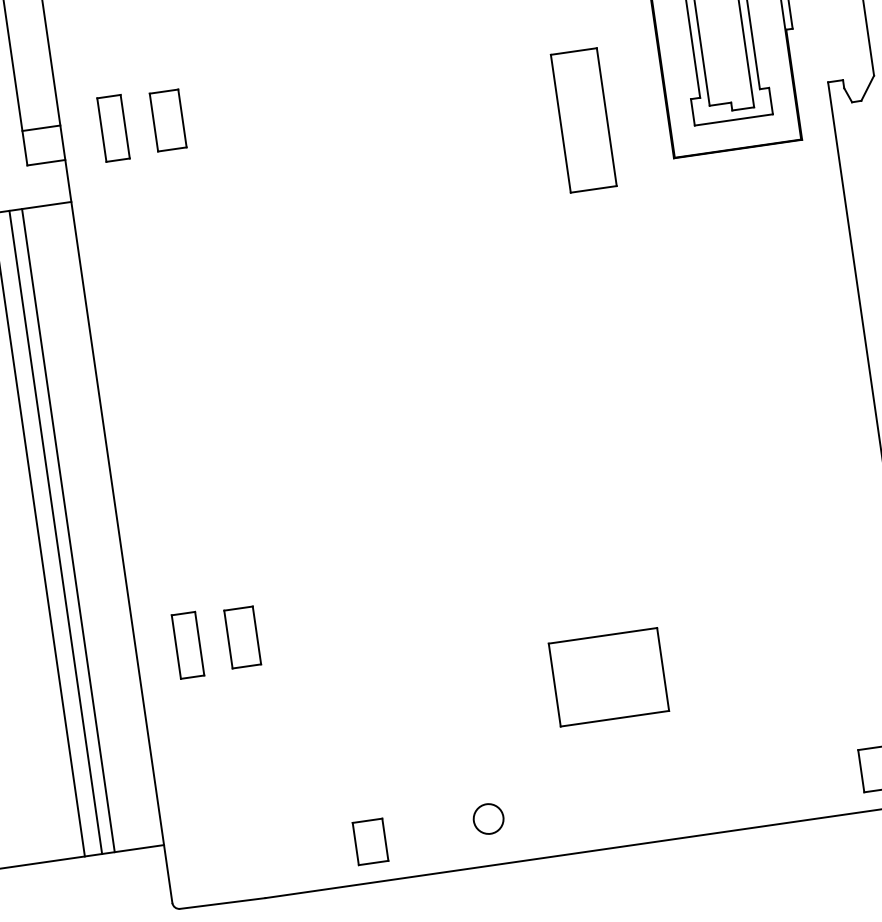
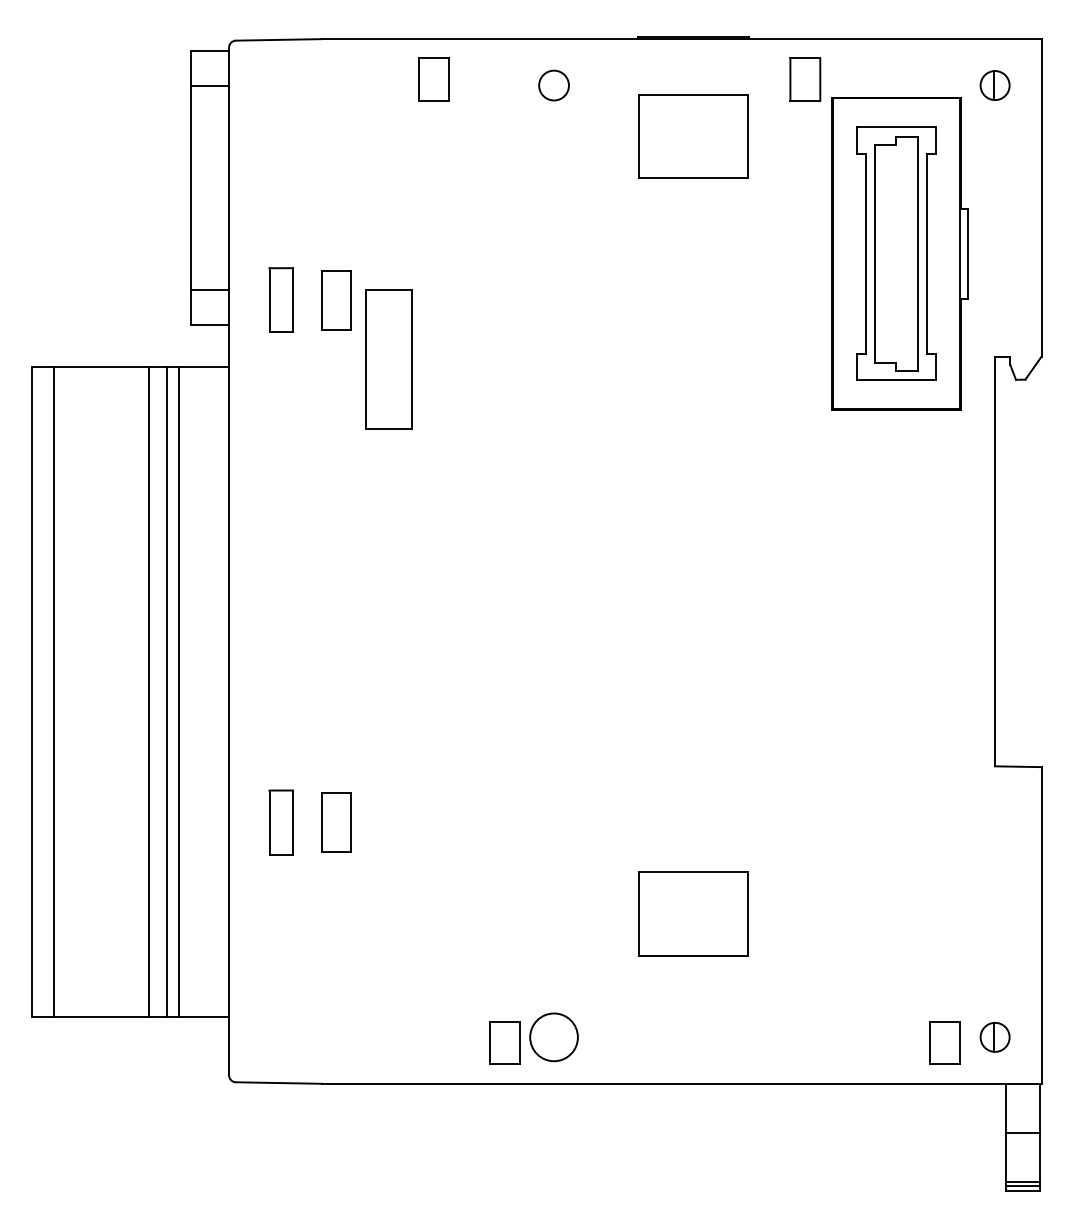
part: (583, 120) -> (388, 359), moved
circle: (488, 819) -> (553, 1037), size x1.6
part: (370, 841) -> (504, 1042), moved

